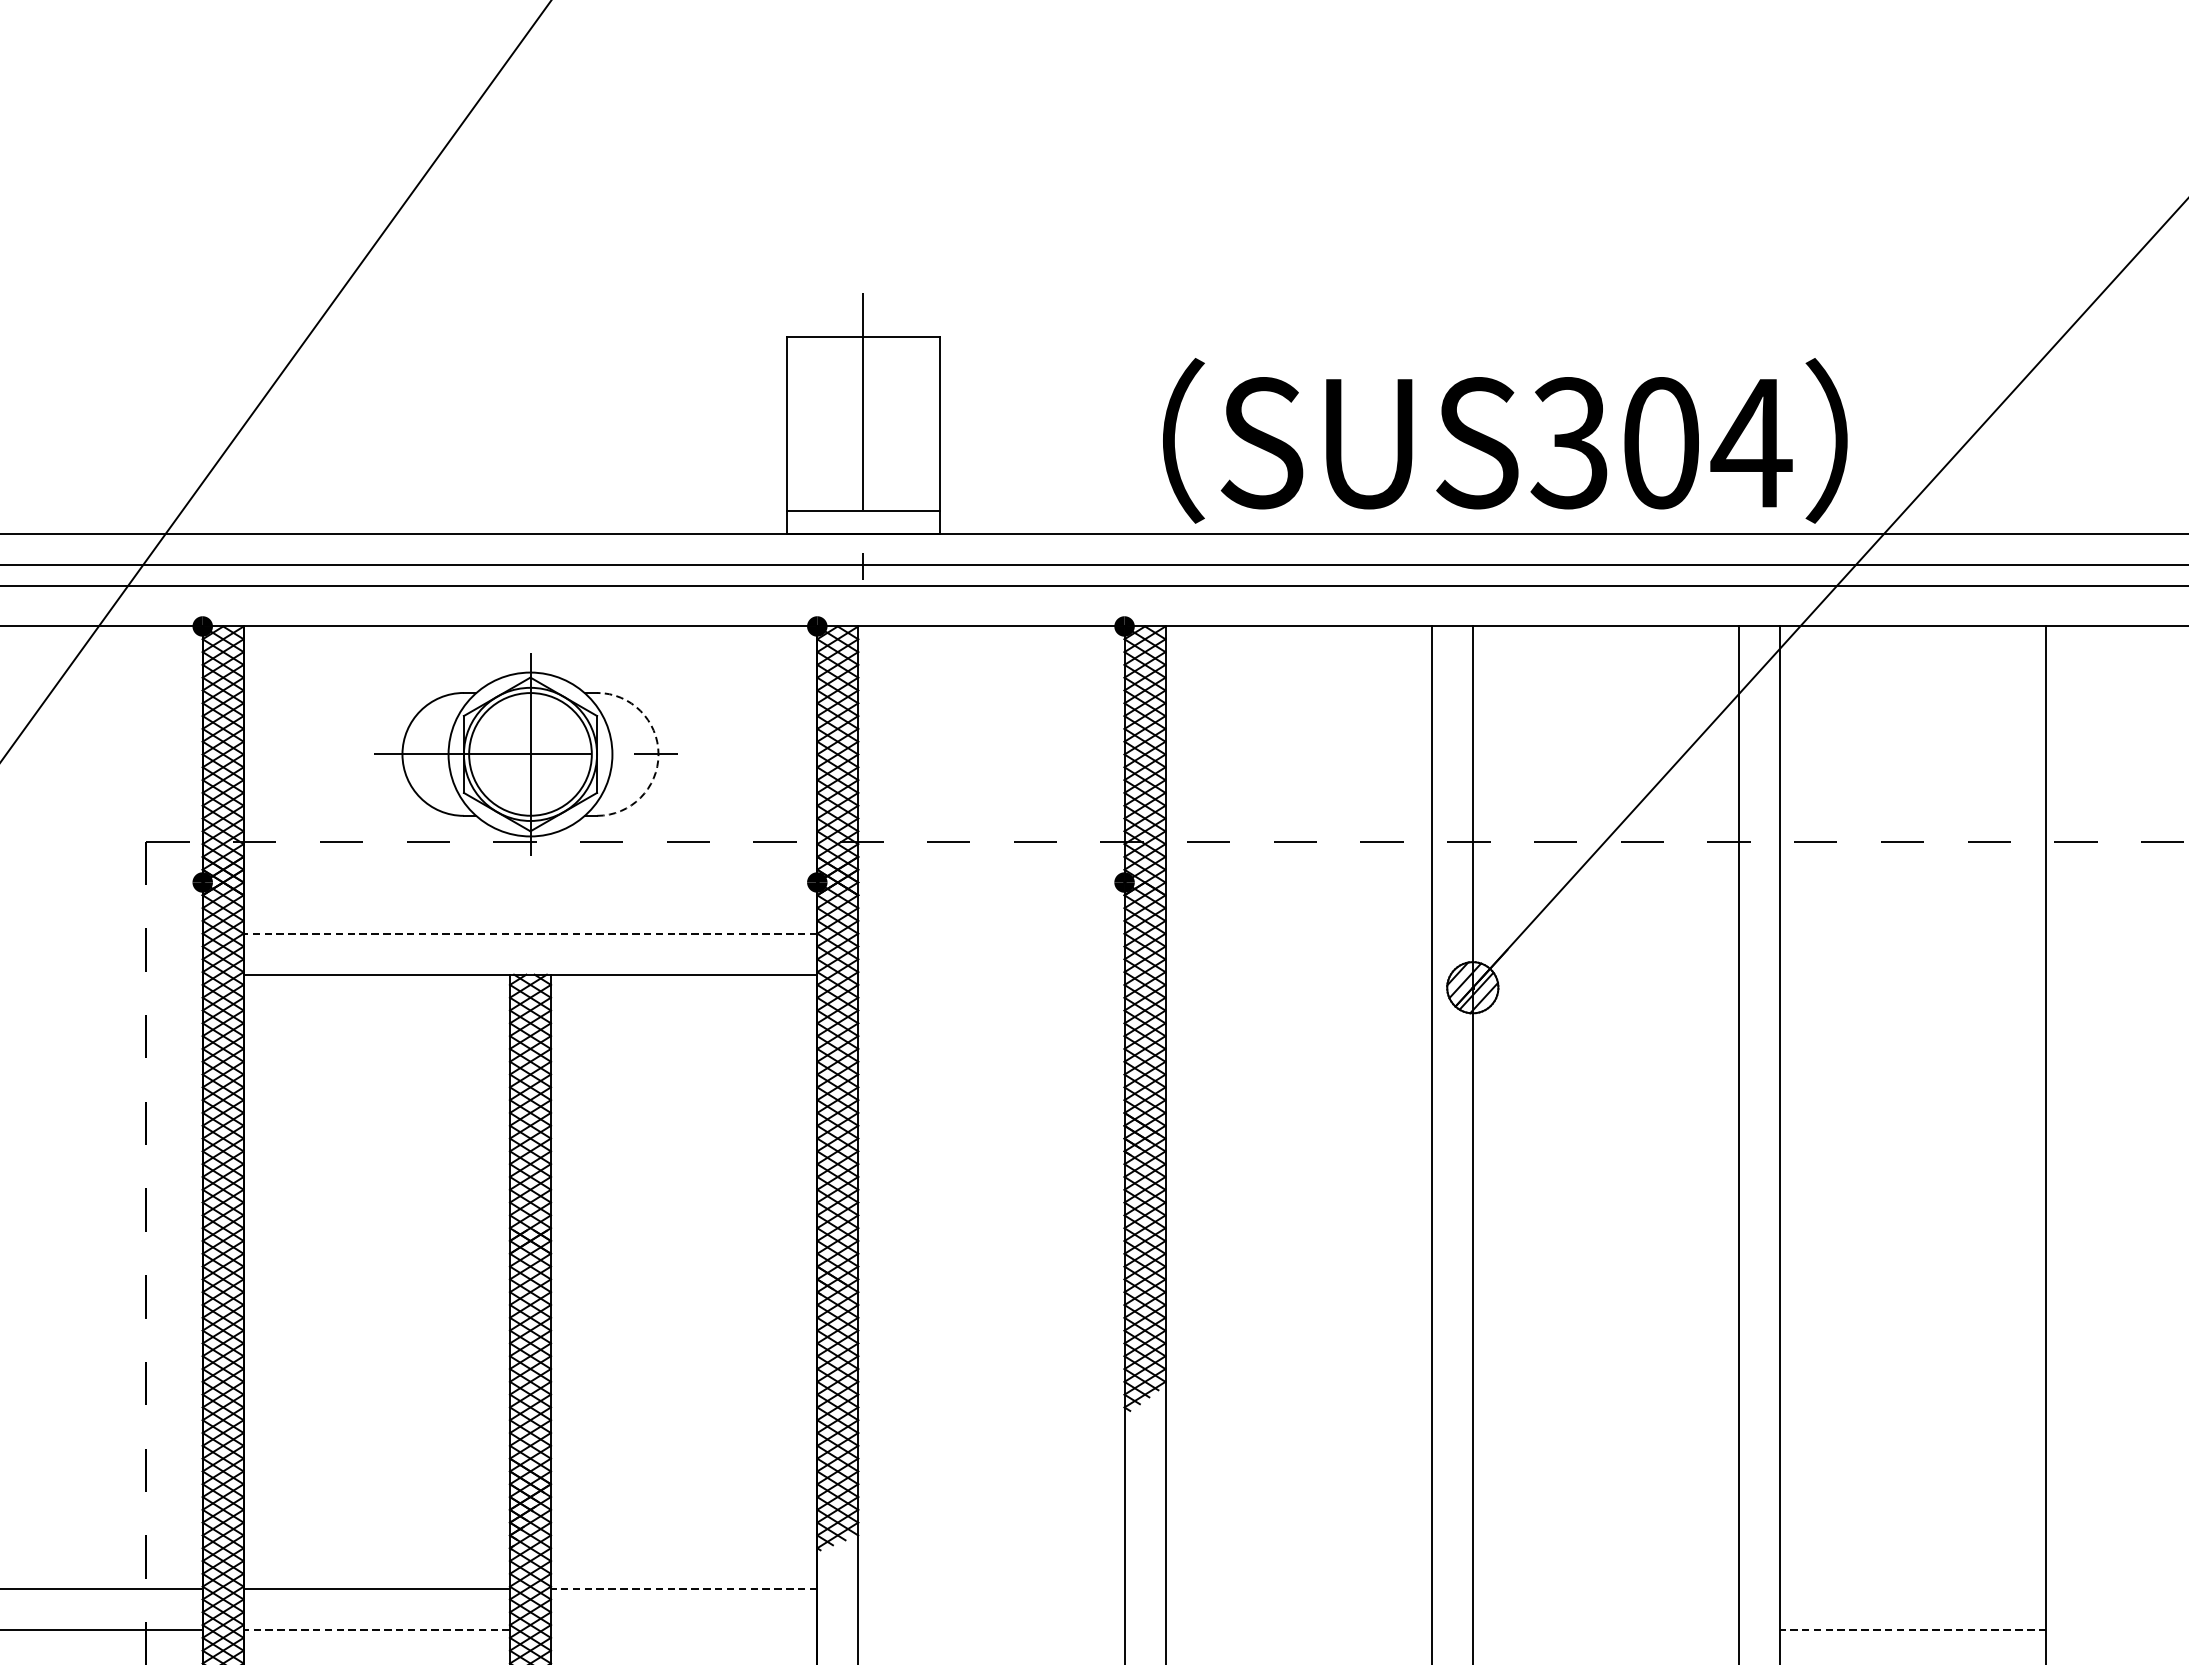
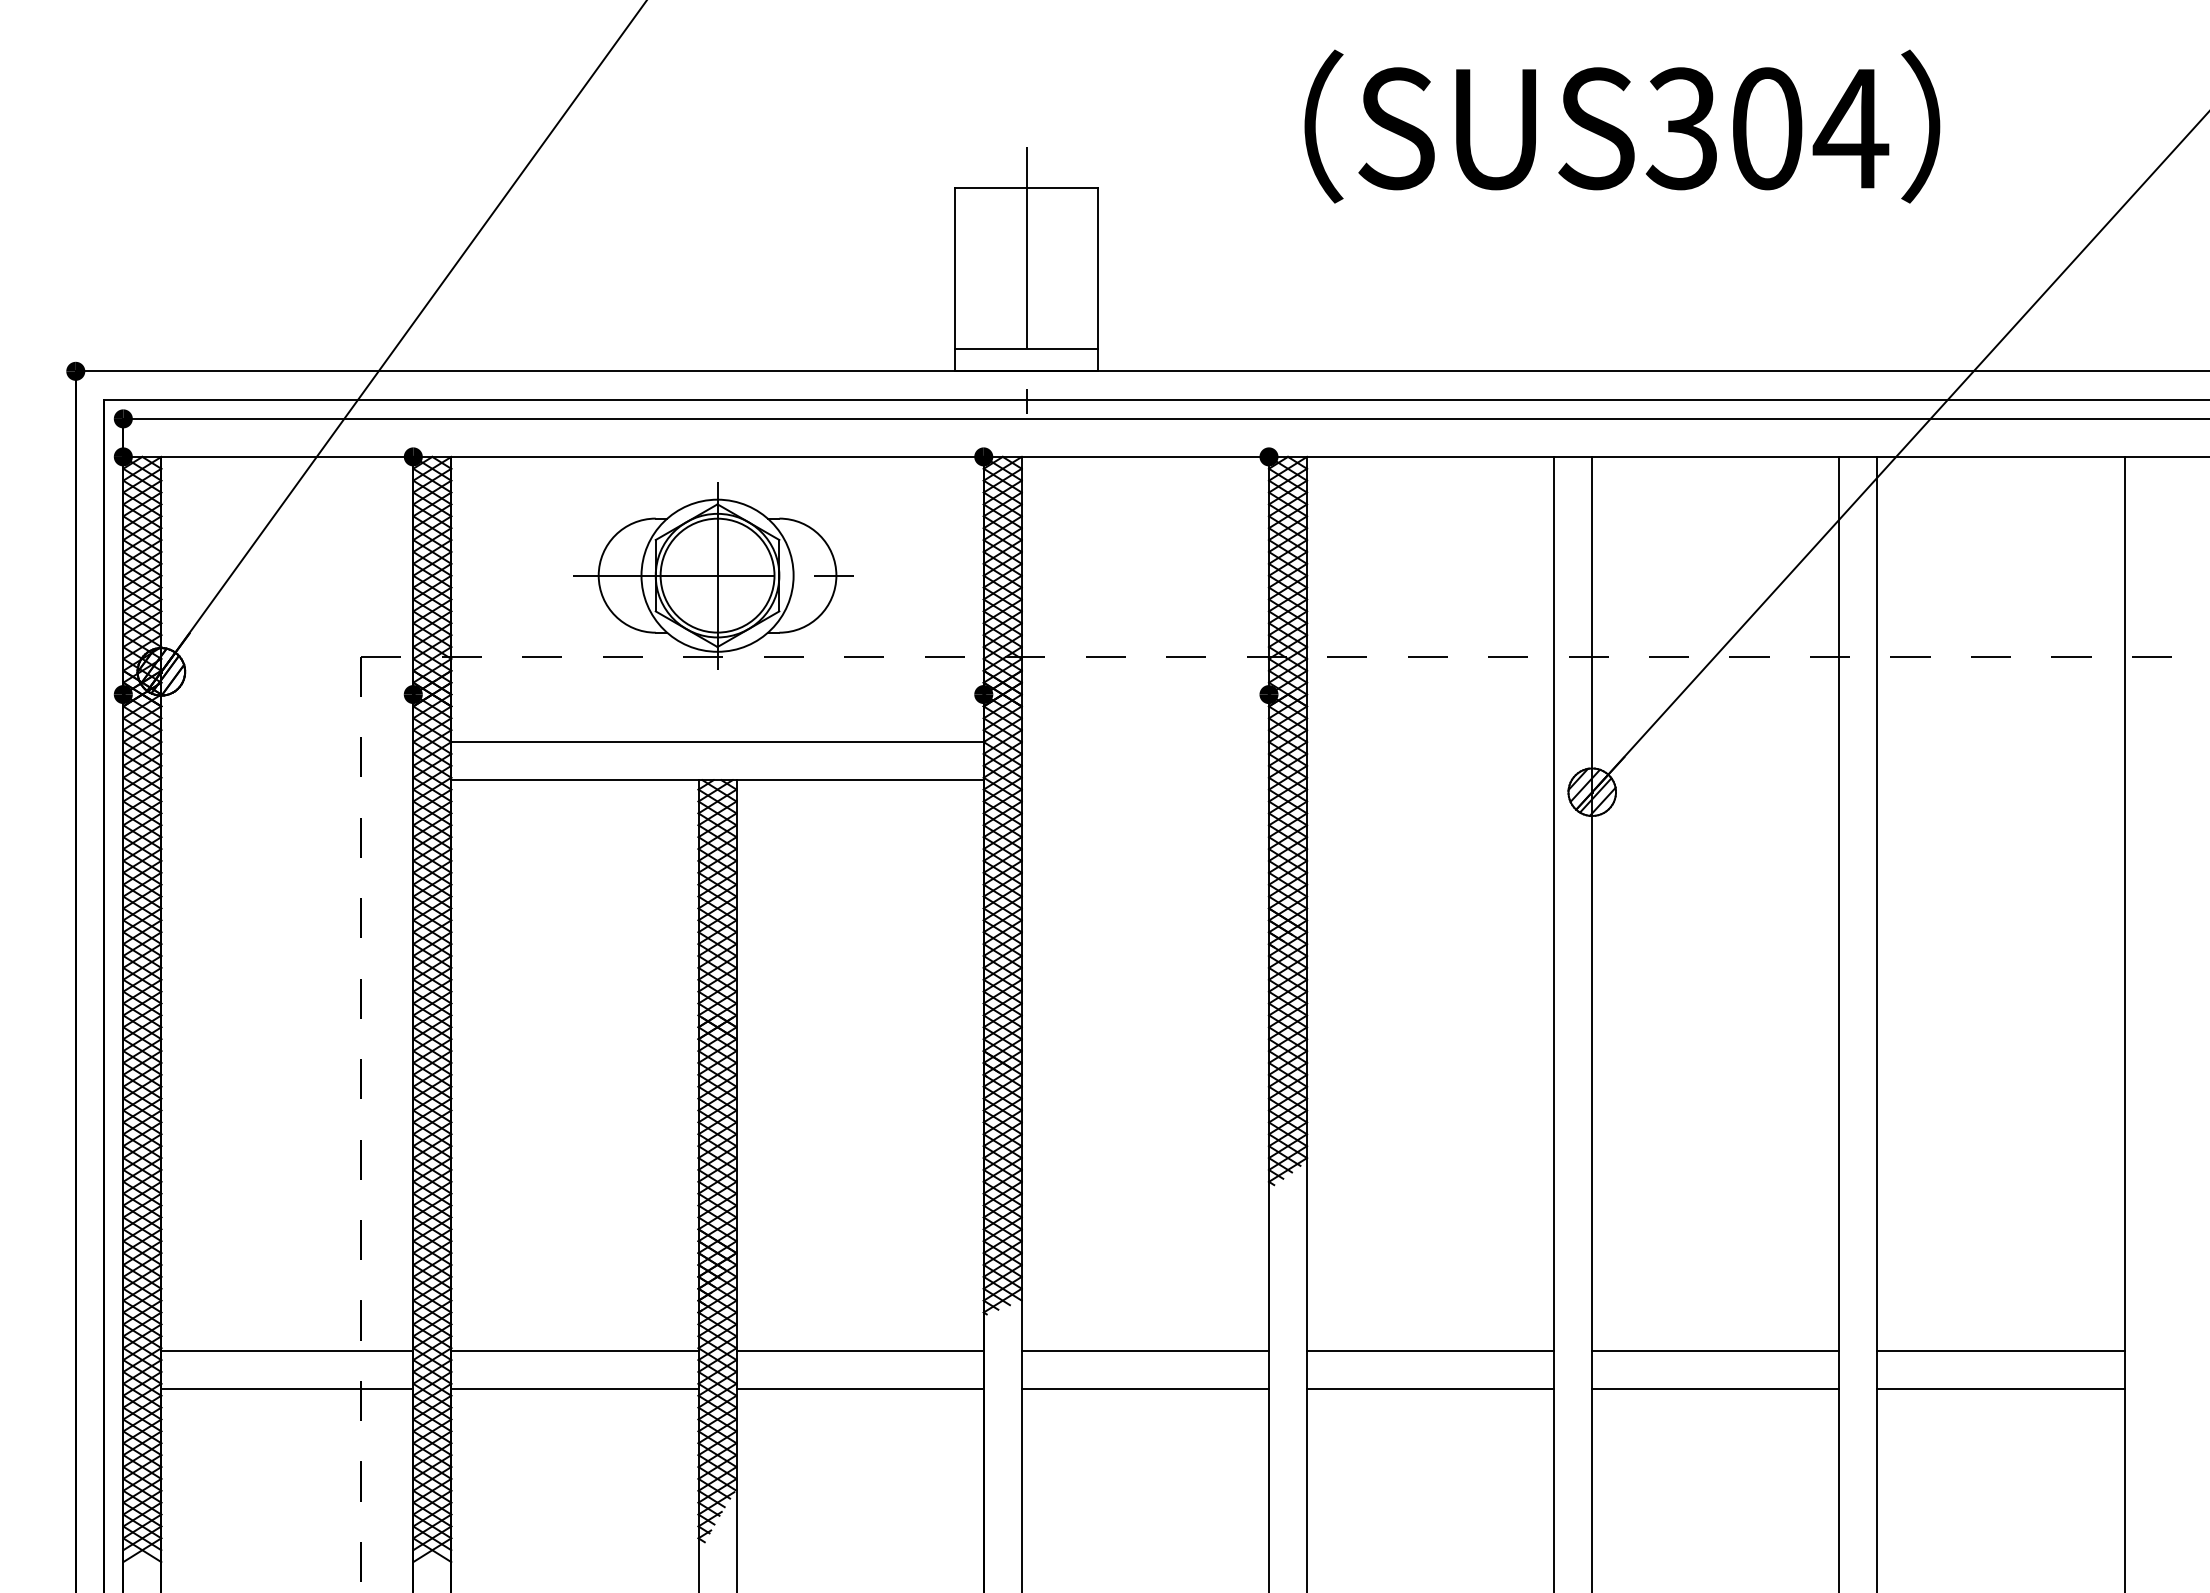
text: (1505, 440) -> (1622, 126), moved
arc: (658, 754) -> (836, 575), dashed -> solid
line: (530, 934) -> (717, 742), dashed -> solid
line: (684, 1589) -> (860, 1350), dashed -> solid
line: (991, 1589) -> (1145, 1350), added
line: (1298, 1589) -> (1430, 1350), added
line: (1605, 1589) -> (1715, 1350), added
line: (1912, 1589) -> (2000, 1350), added
line: (376, 1630) -> (574, 1388), dashed -> solid
line: (683, 1630) -> (859, 1388), added
line: (991, 1630) -> (1145, 1388), added
line: (1298, 1630) -> (1430, 1388), added
line: (1605, 1630) -> (1715, 1388), added
line: (1913, 1630) -> (2001, 1388), dashed -> solid

